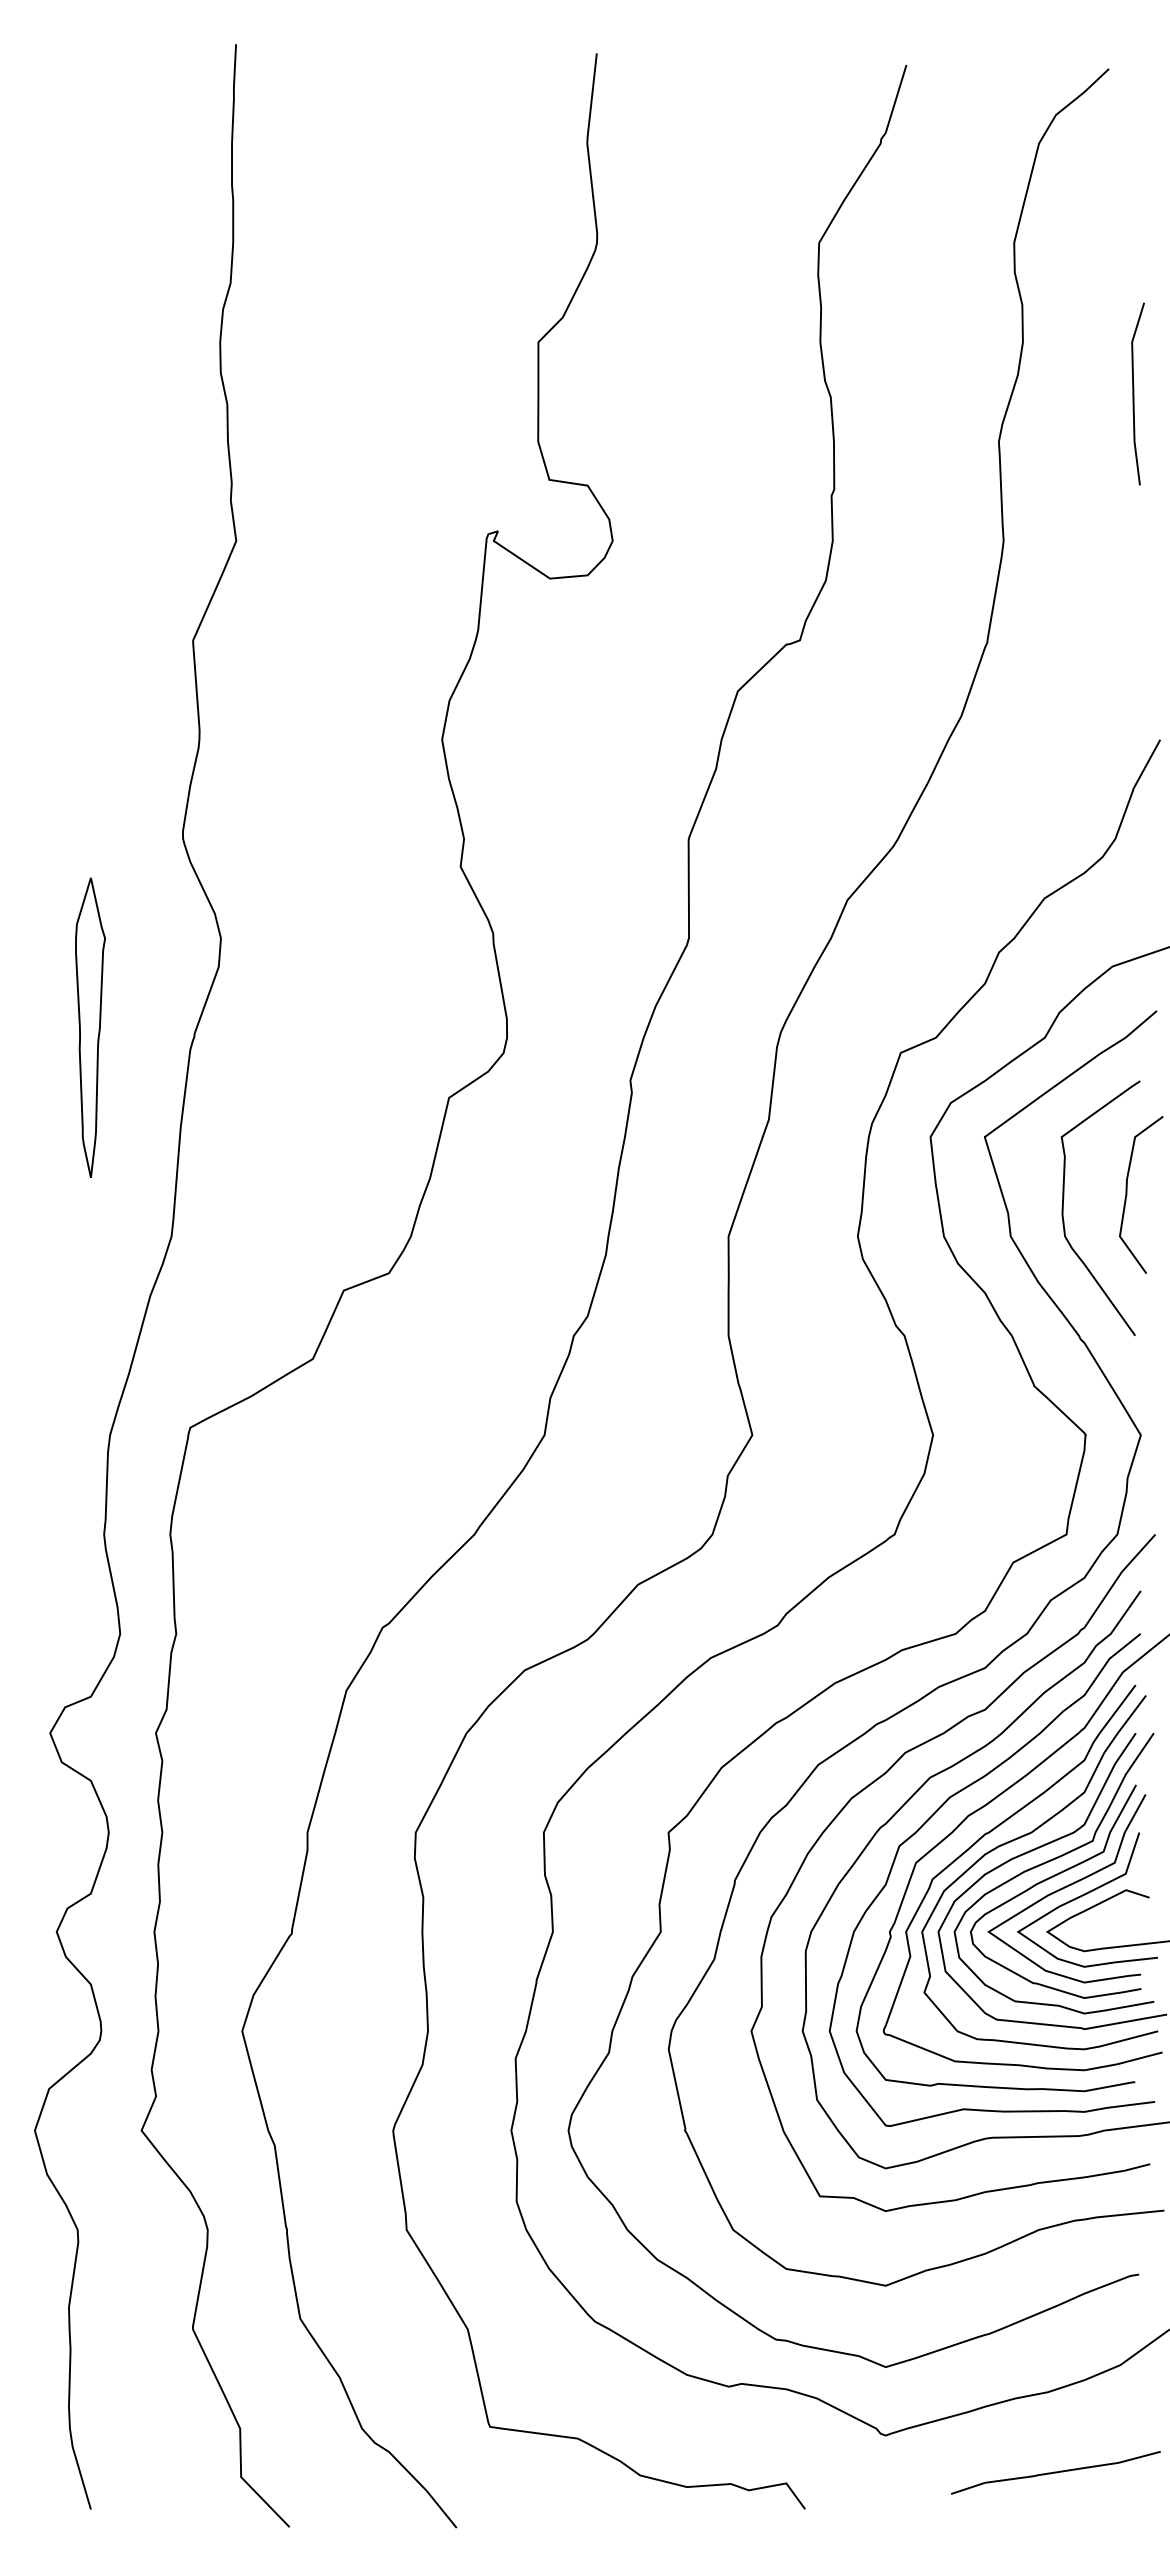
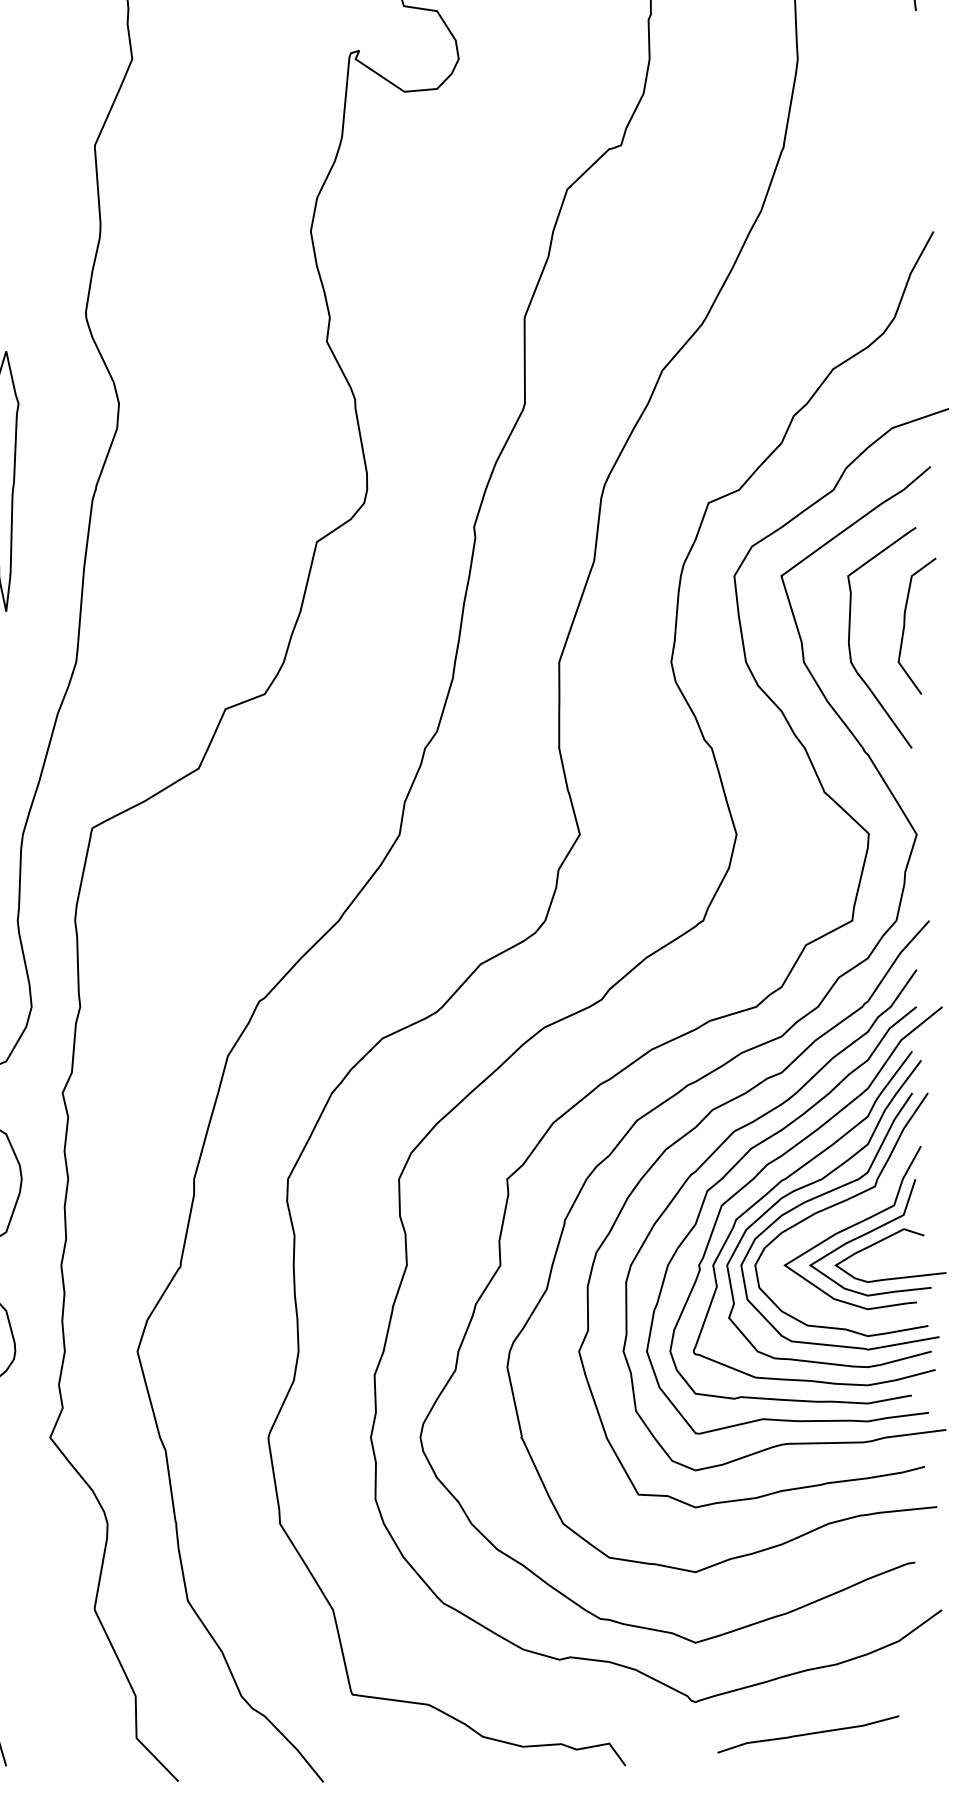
curve: (1049, 1879) -> (837, 1219), removed
curve: (1055, 2472) -> (808, 1734), moved

